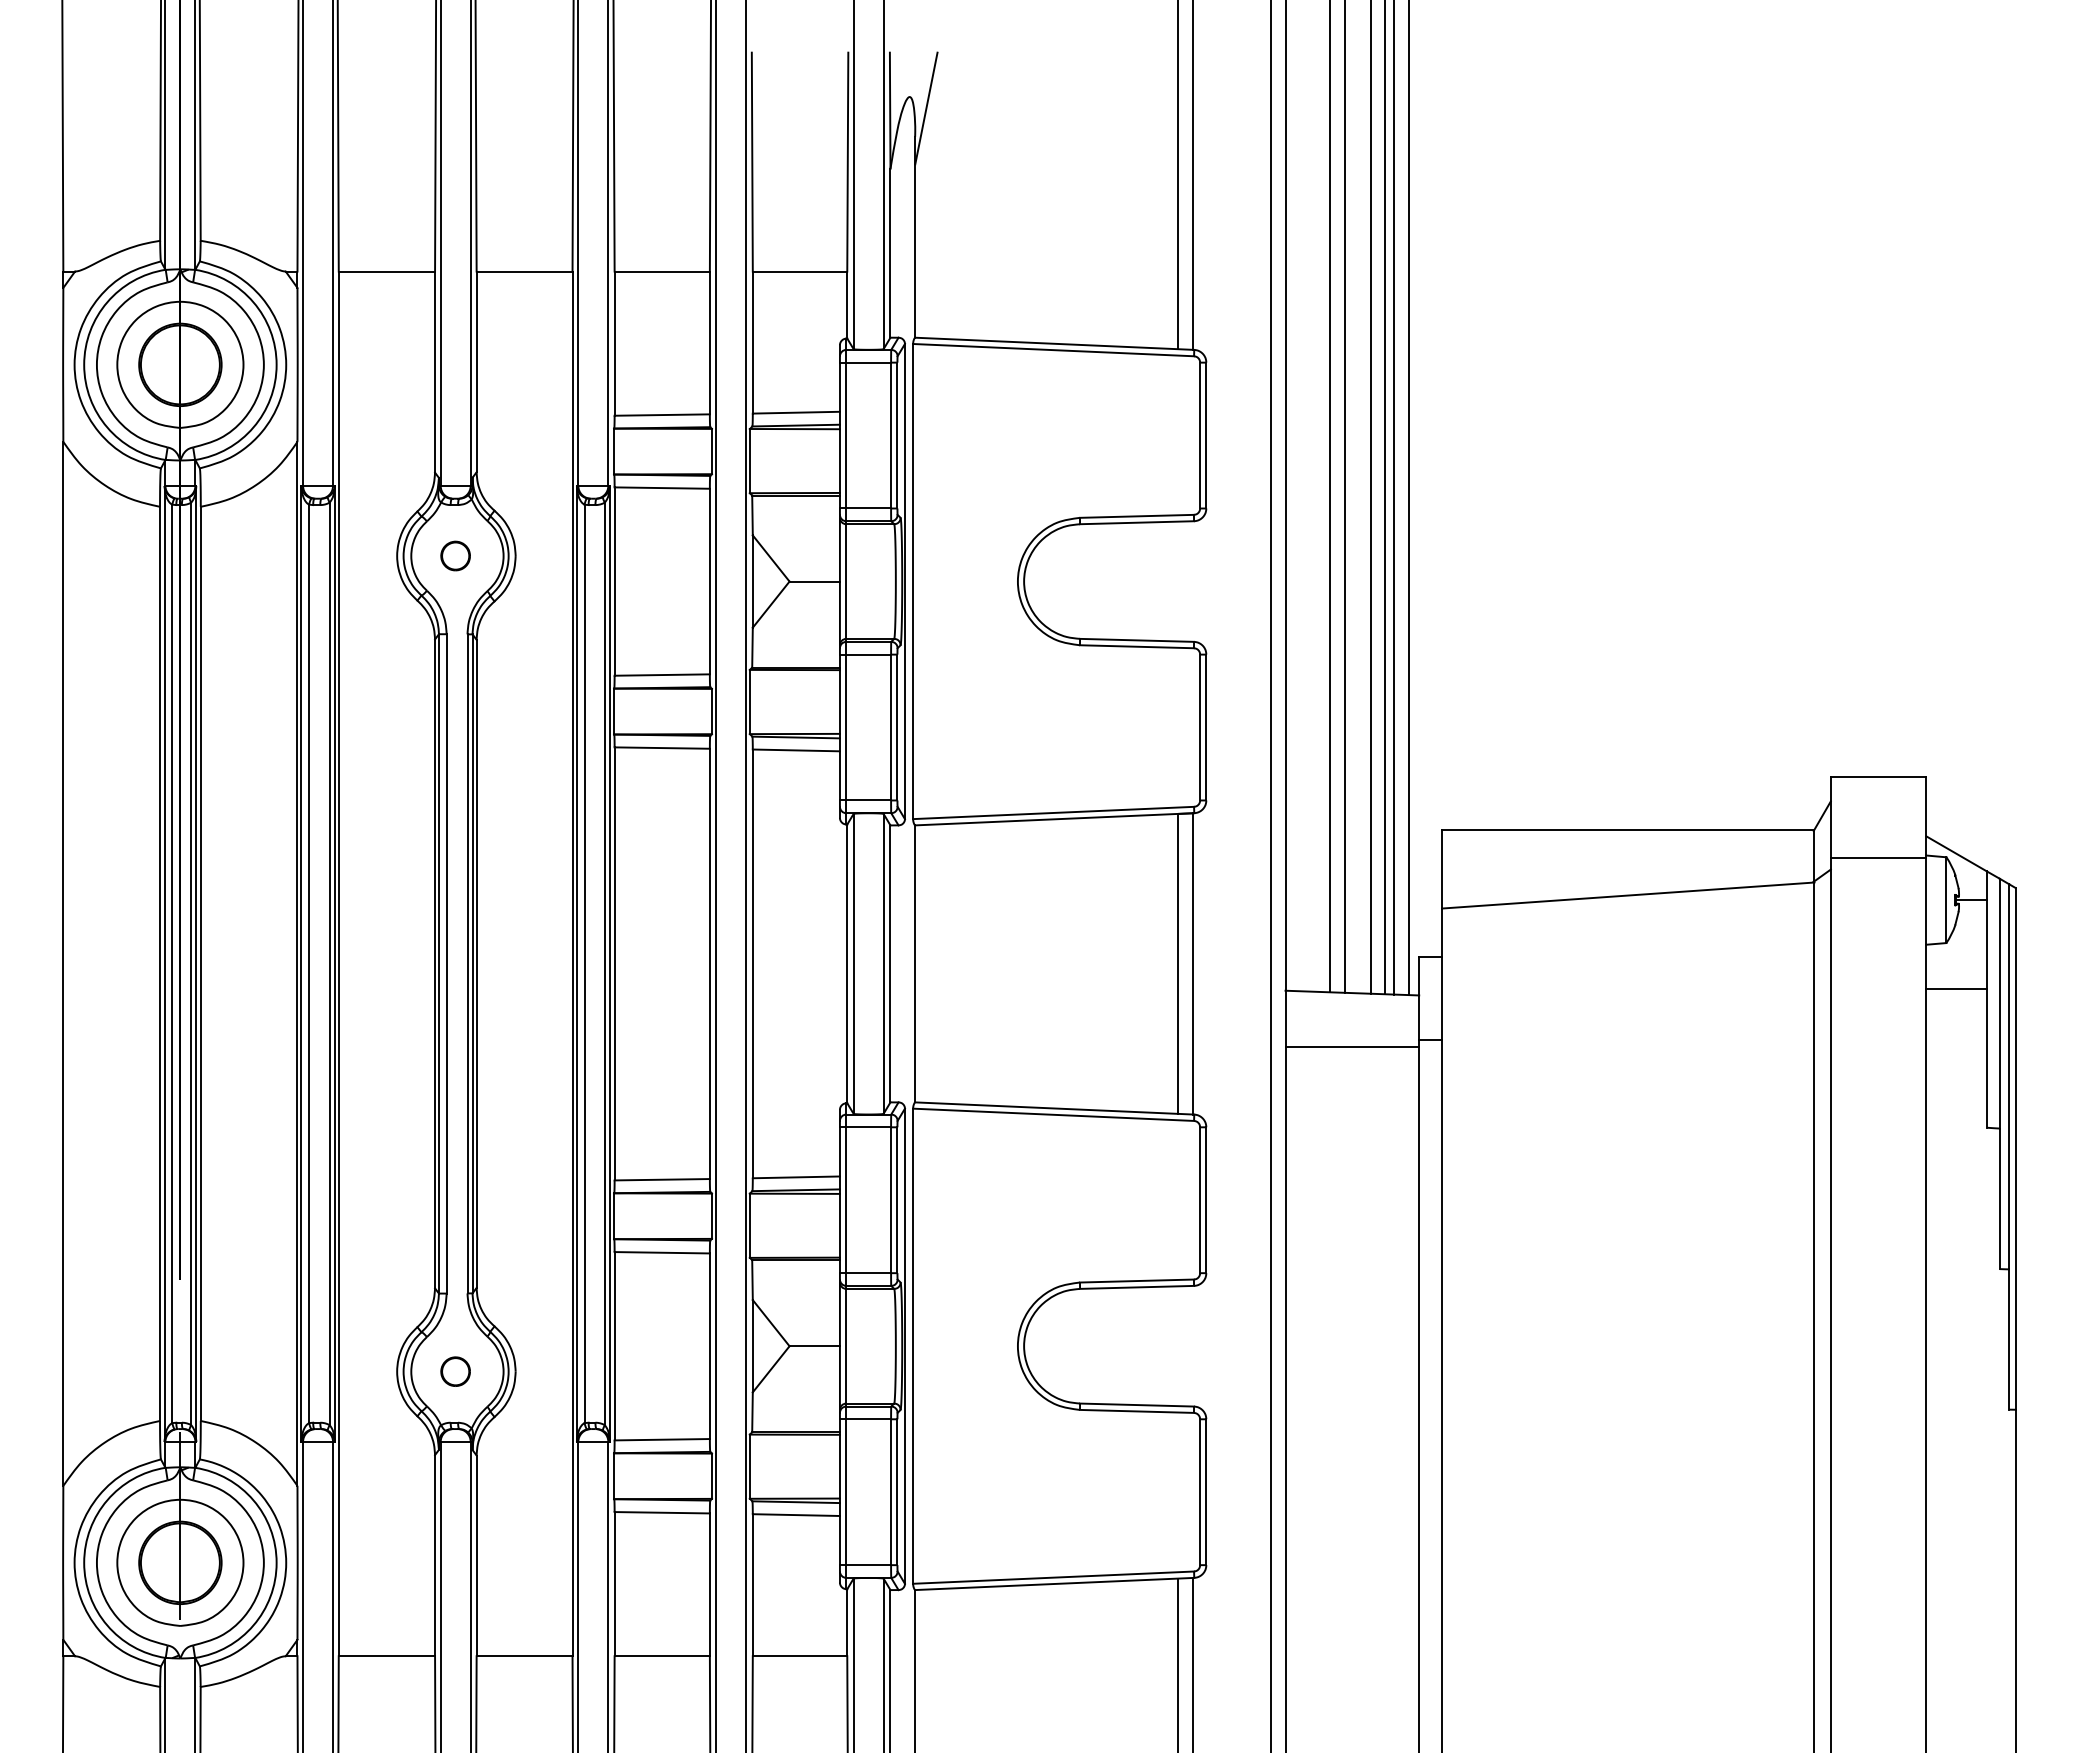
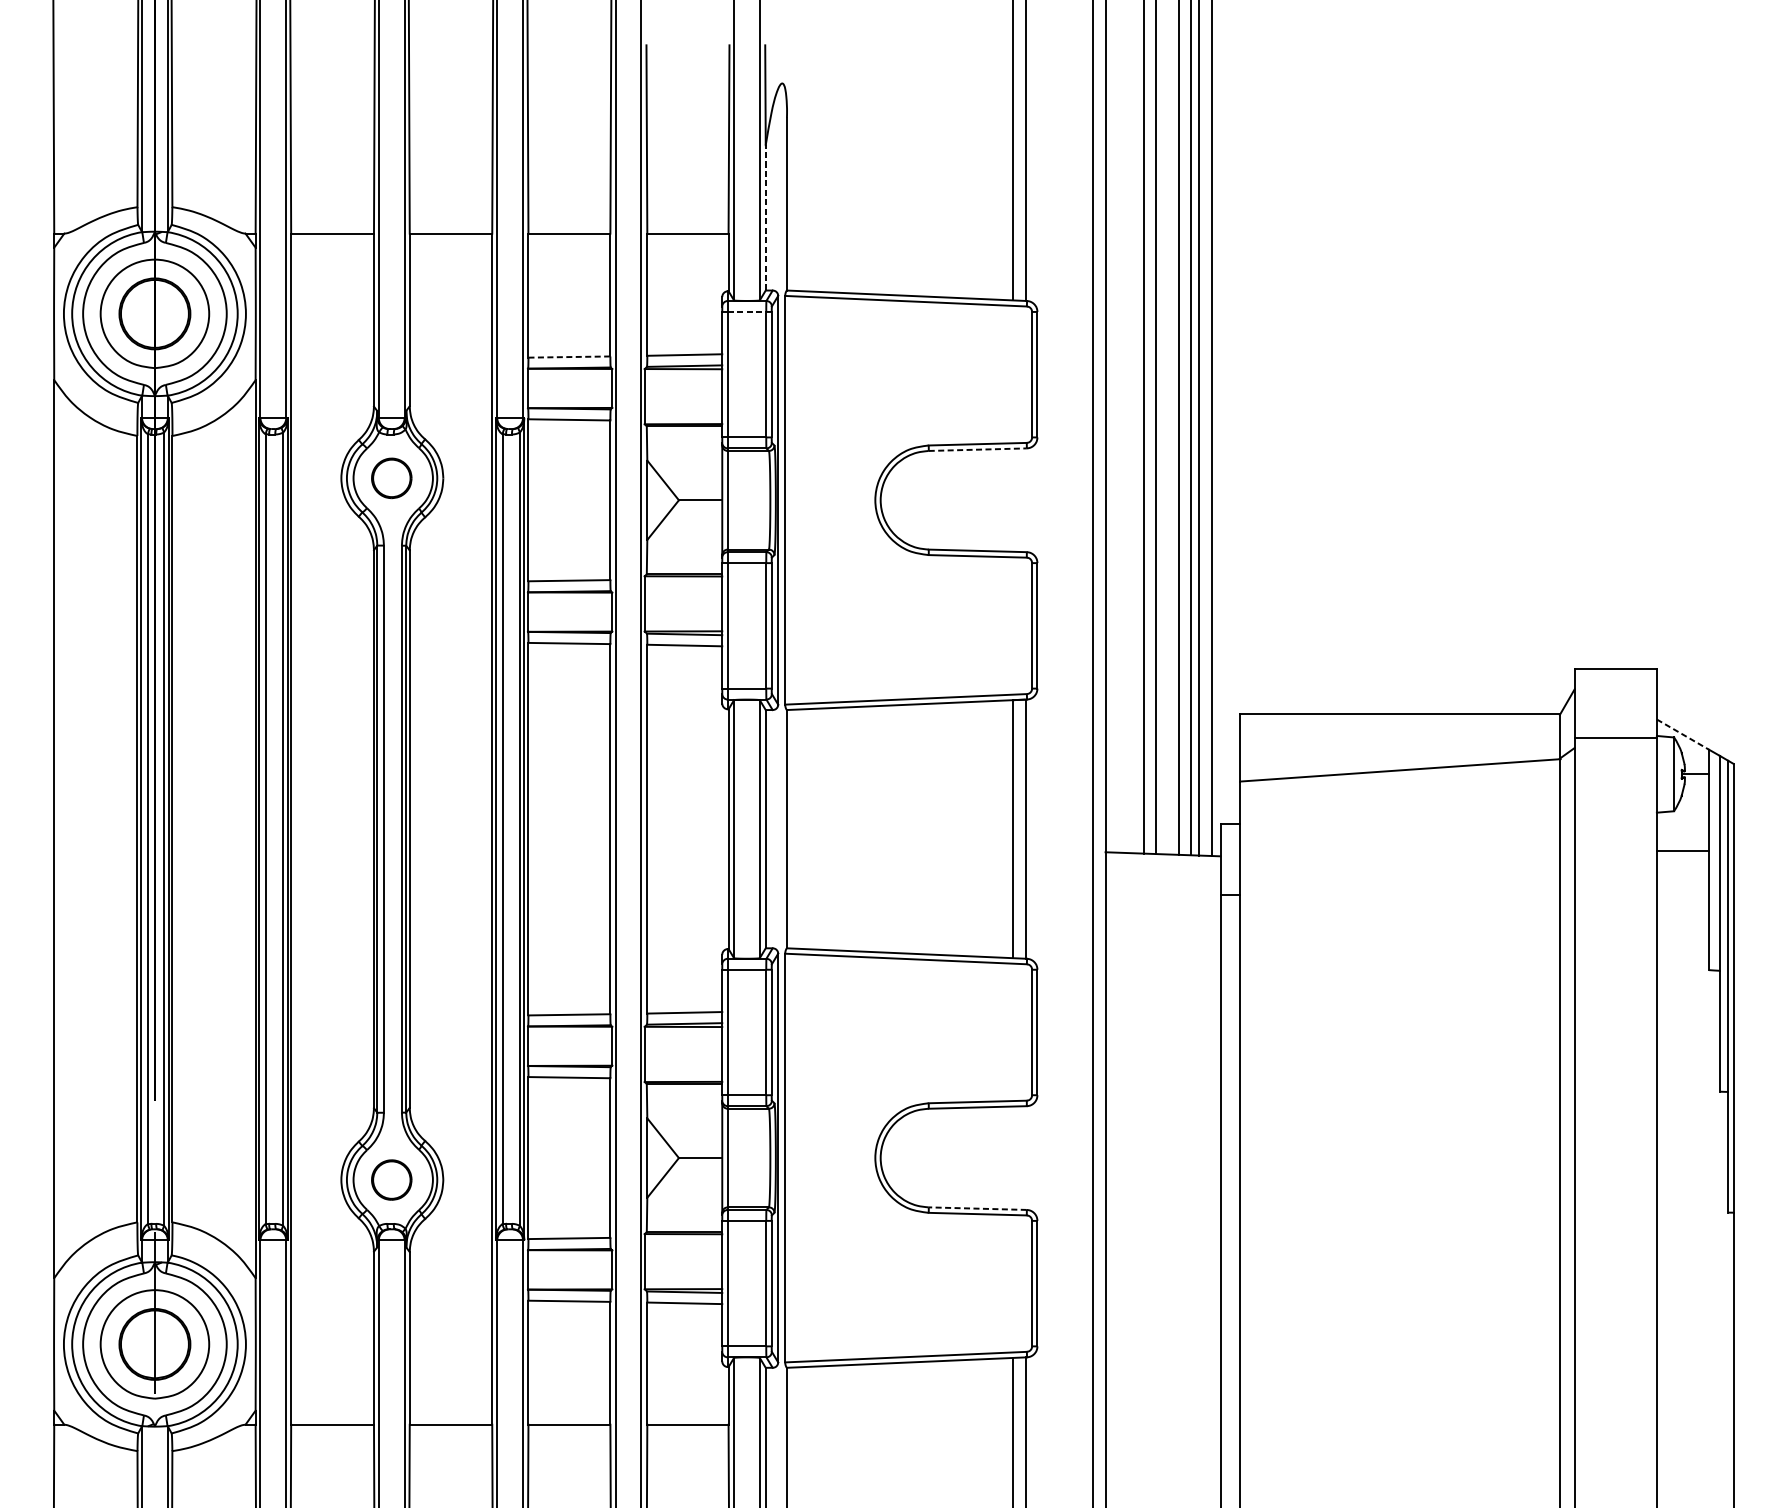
line: (926, 108) -> (796, 93), removed
line: (890, 252) -> (765, 217), solid -> dashed
line: (869, 362) -> (747, 311), solid -> dashed
line: (662, 415) -> (569, 357), solid -> dashed
line: (1137, 522) -> (978, 449), solid -> dashed
part: (455, 555) -> (391, 477), size x1.6
line: (1956, 853) -> (1682, 734), solid -> dashed
line: (1352, 1046) -> (1163, 900), removed
part: (455, 1371) -> (391, 1179), size x1.6
line: (1136, 1405) -> (977, 1209), solid -> dashed

